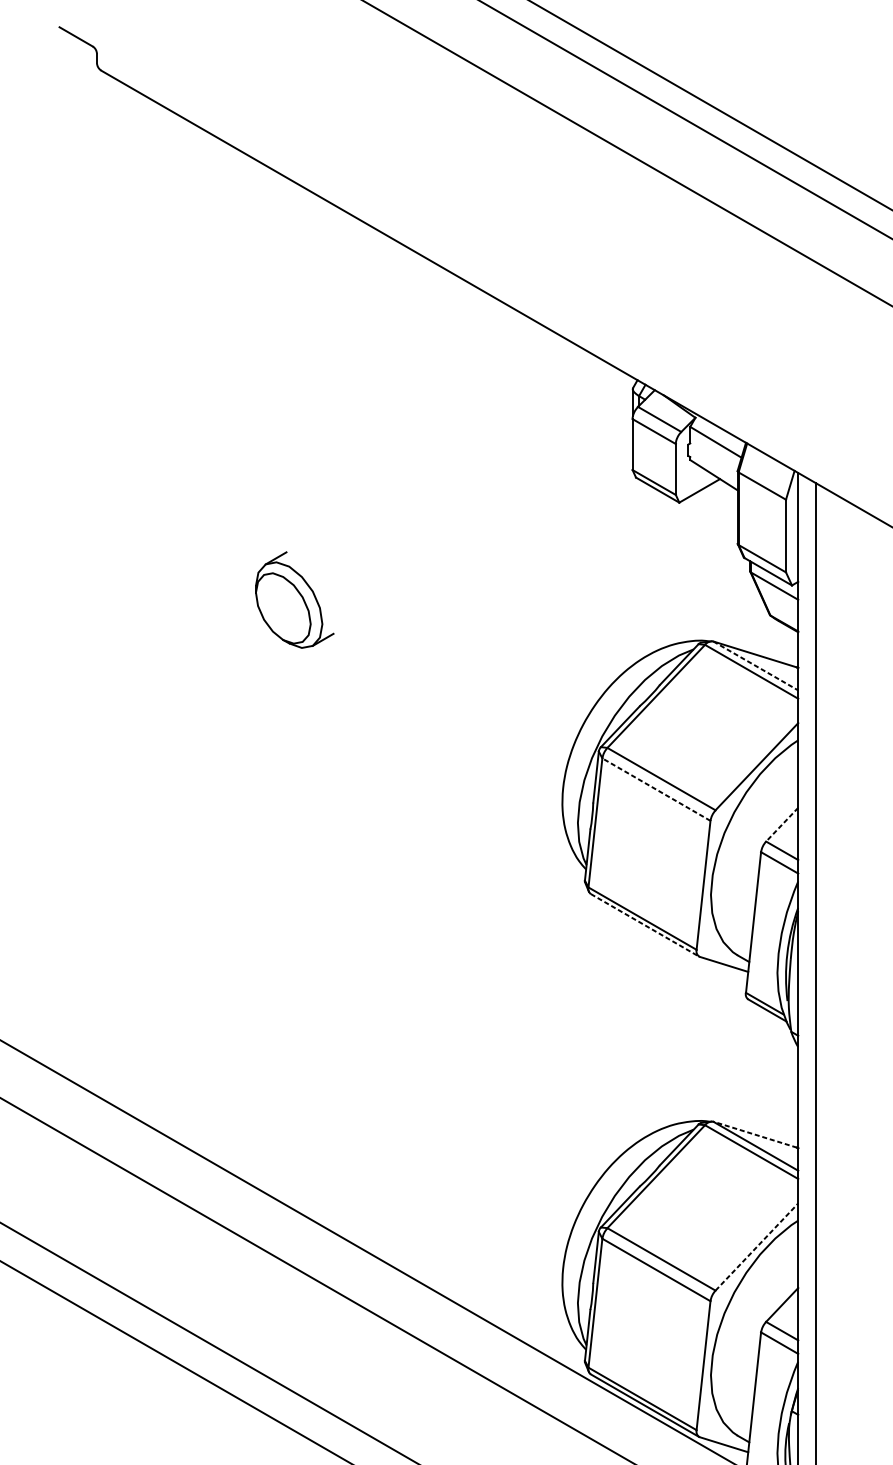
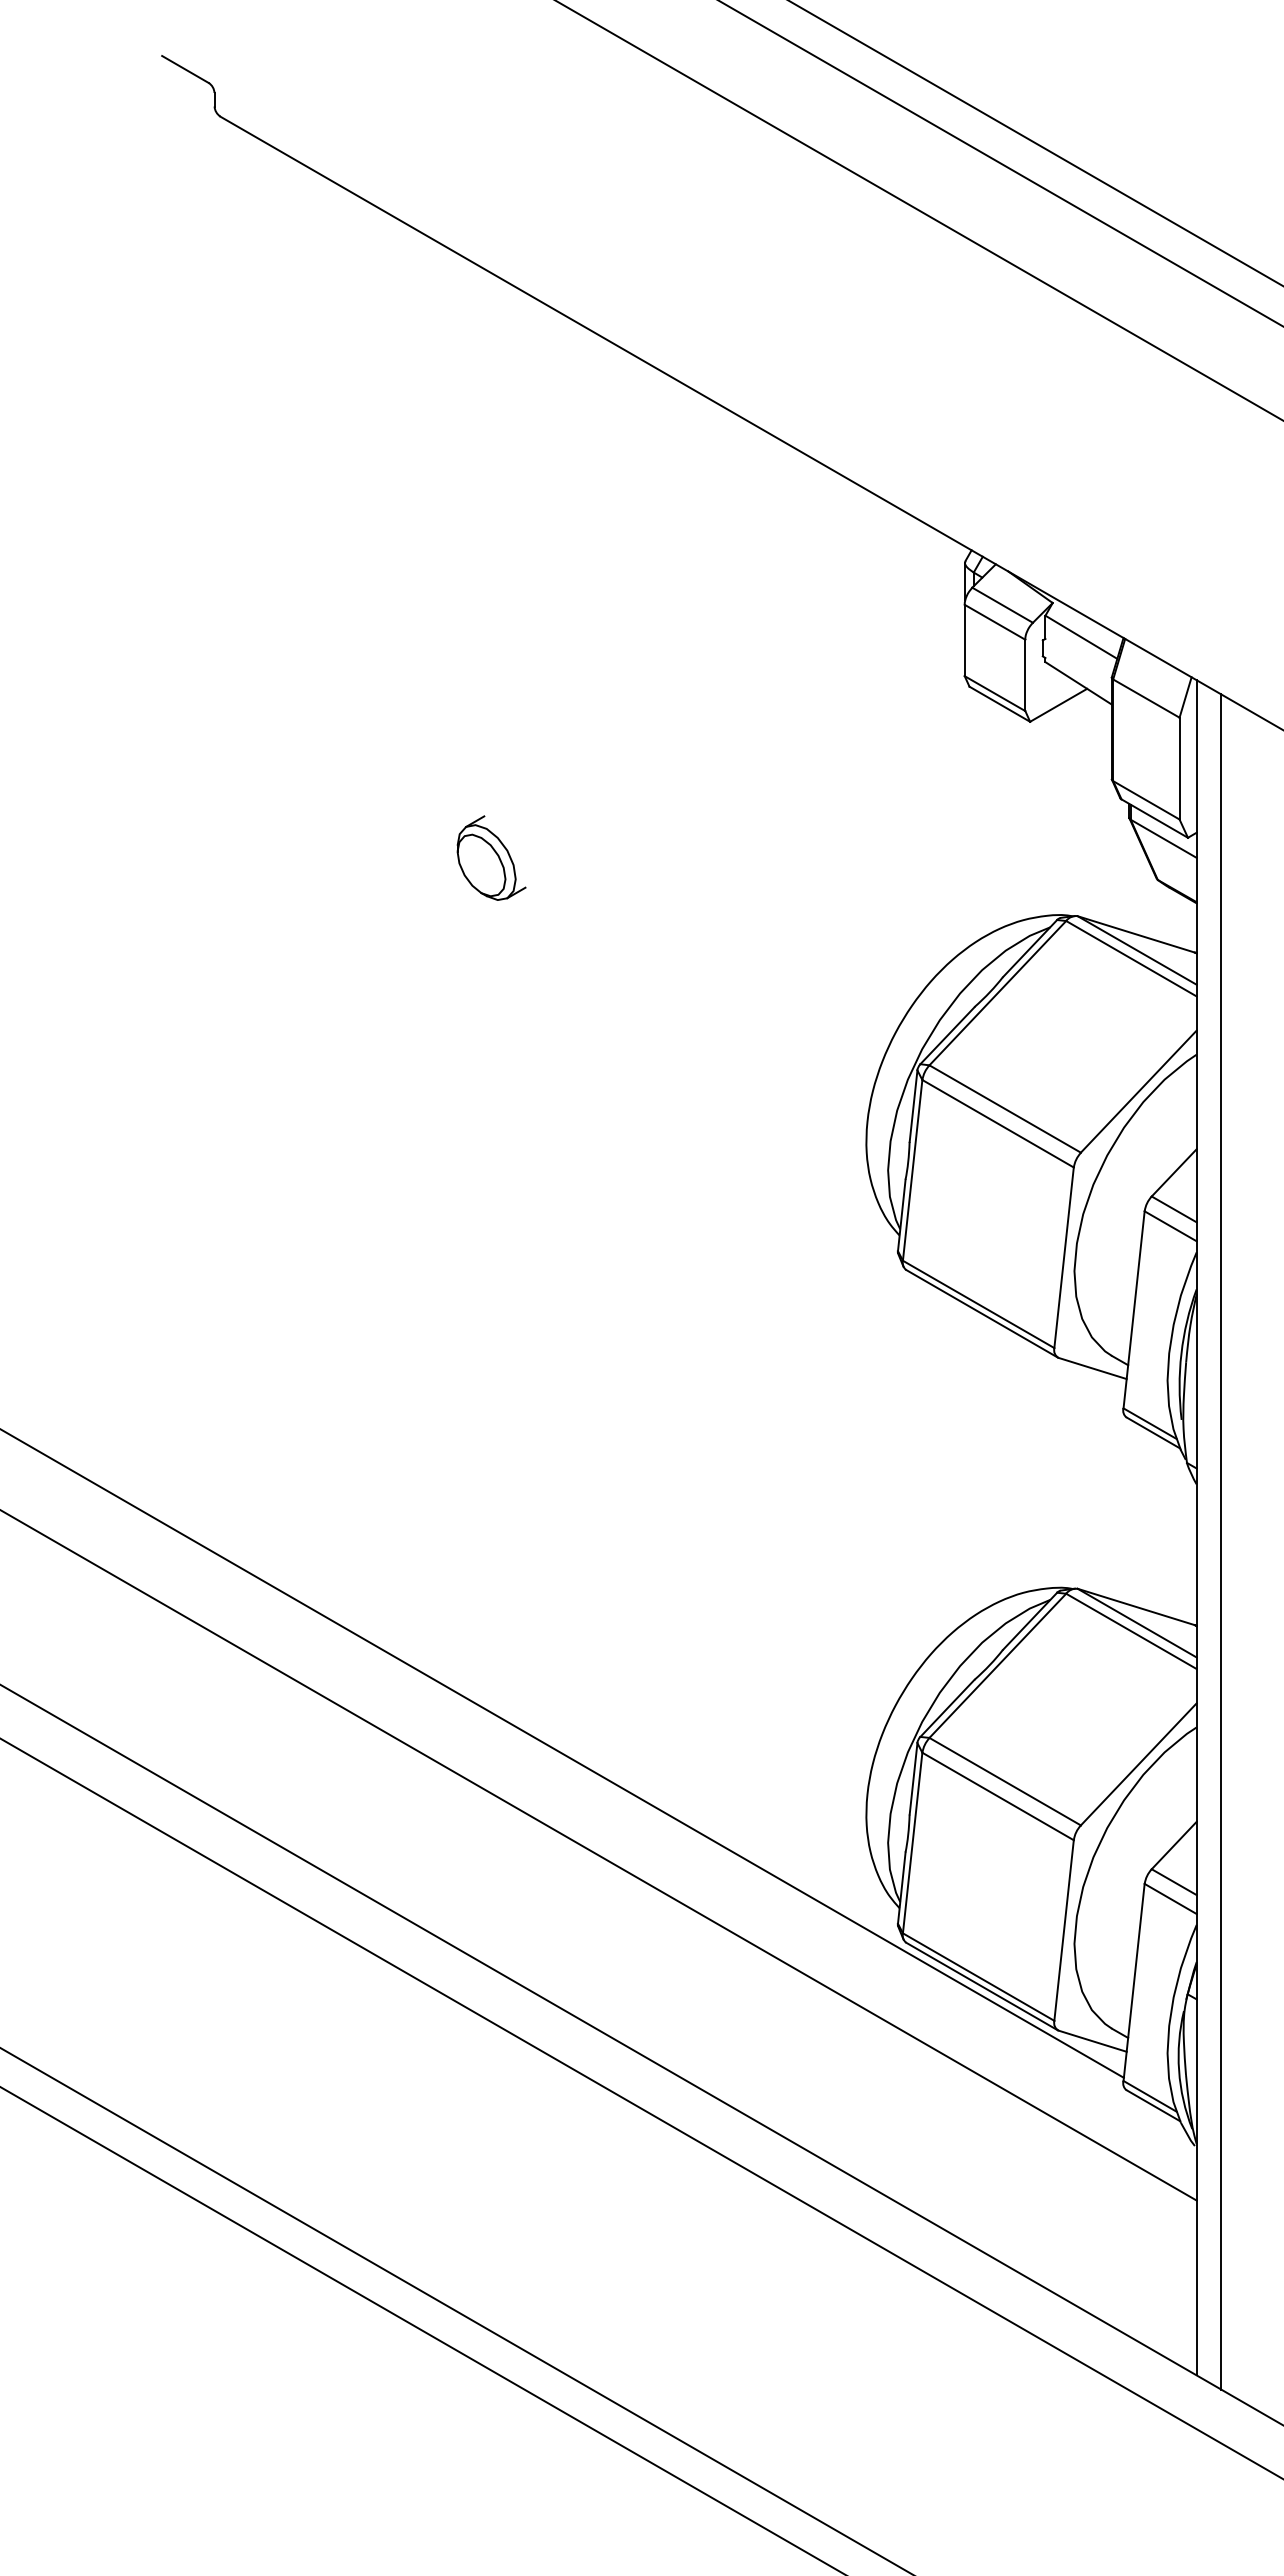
part: (294, 599) -> (491, 857), size x0.62
line: (755, 665) -> (1137, 950), dashed -> solid
line: (656, 789) -> (997, 1123), dashed -> solid
line: (782, 824) -> (1174, 1172), dashed -> solid
line: (645, 925) -> (982, 1313), dashed -> solid
line: (754, 1134) -> (1135, 1606), dashed -> solid
line: (757, 1247) -> (1139, 1764), dashed -> solid

